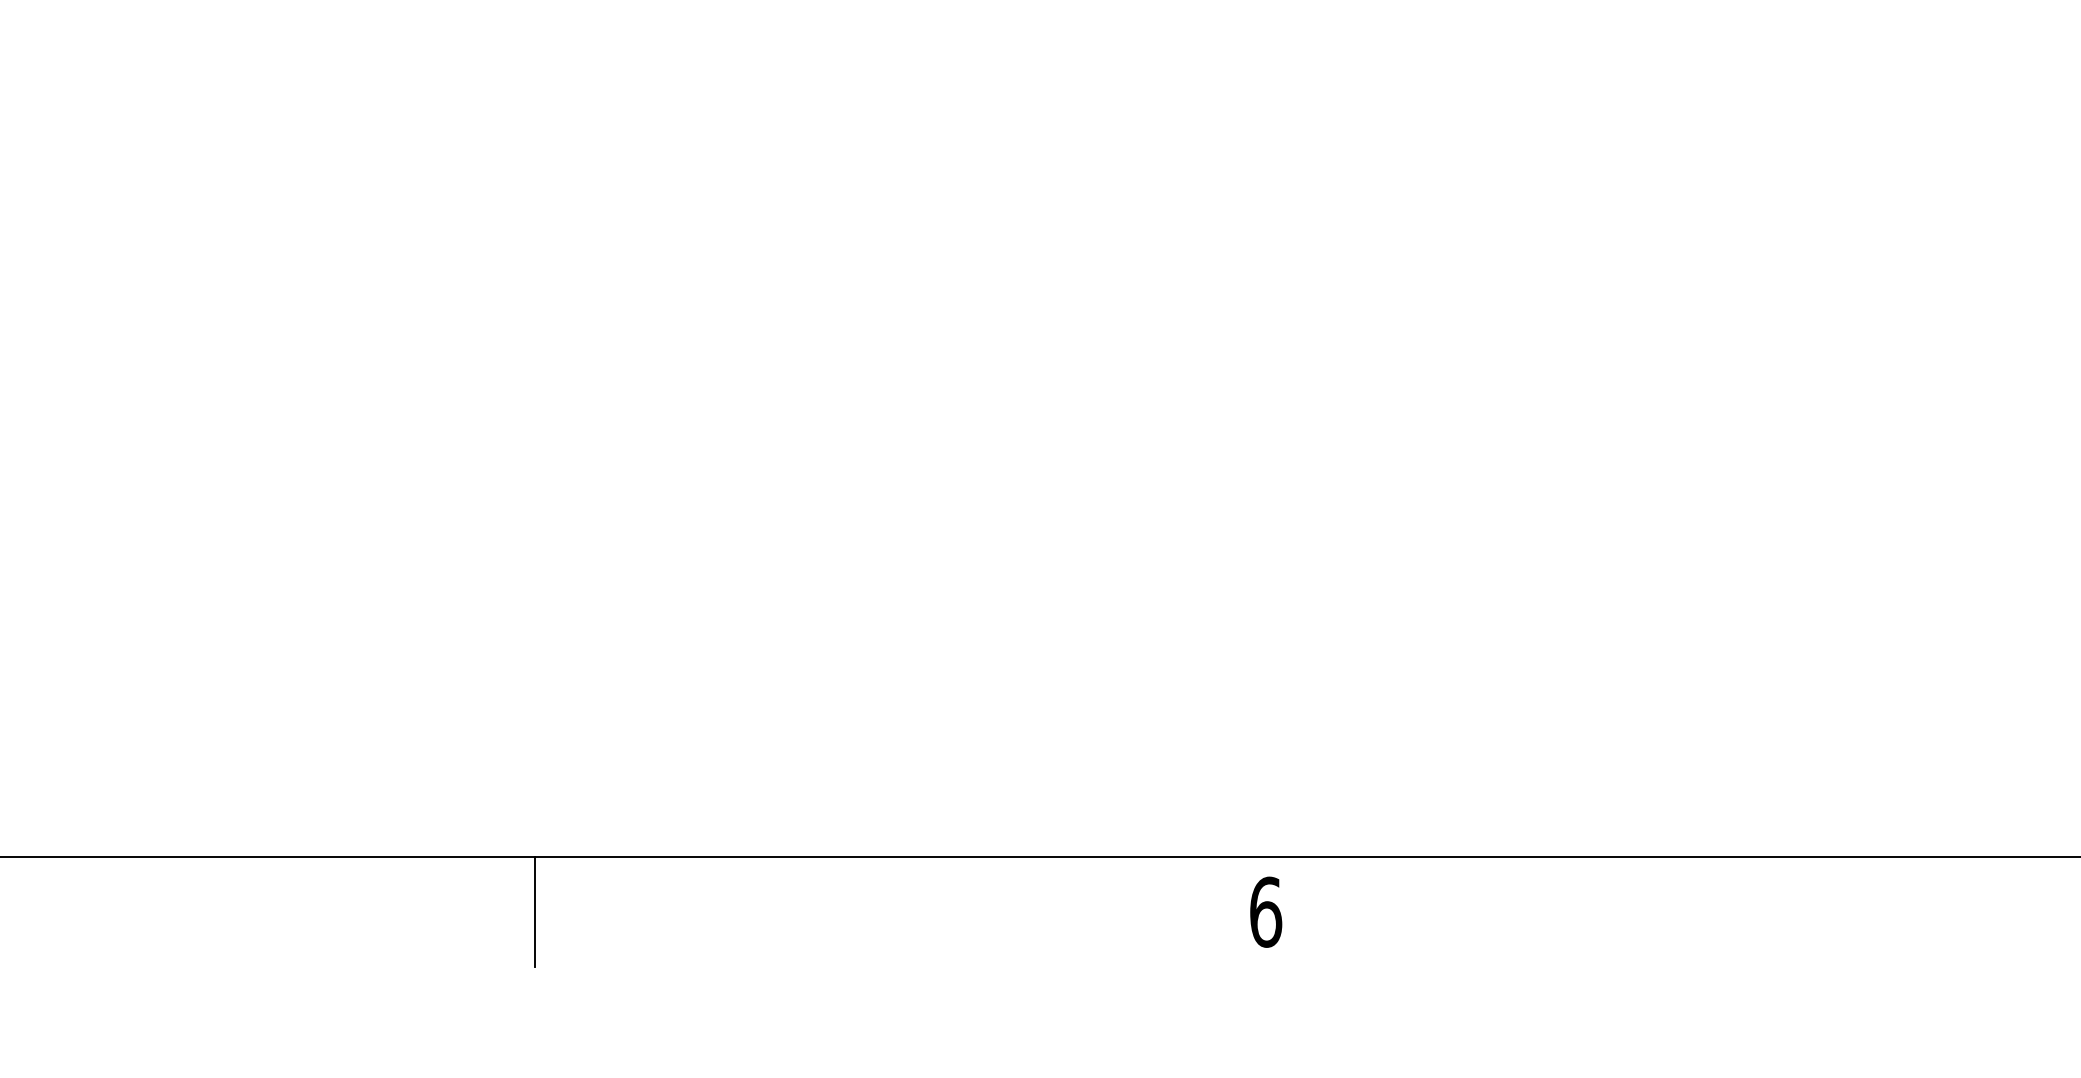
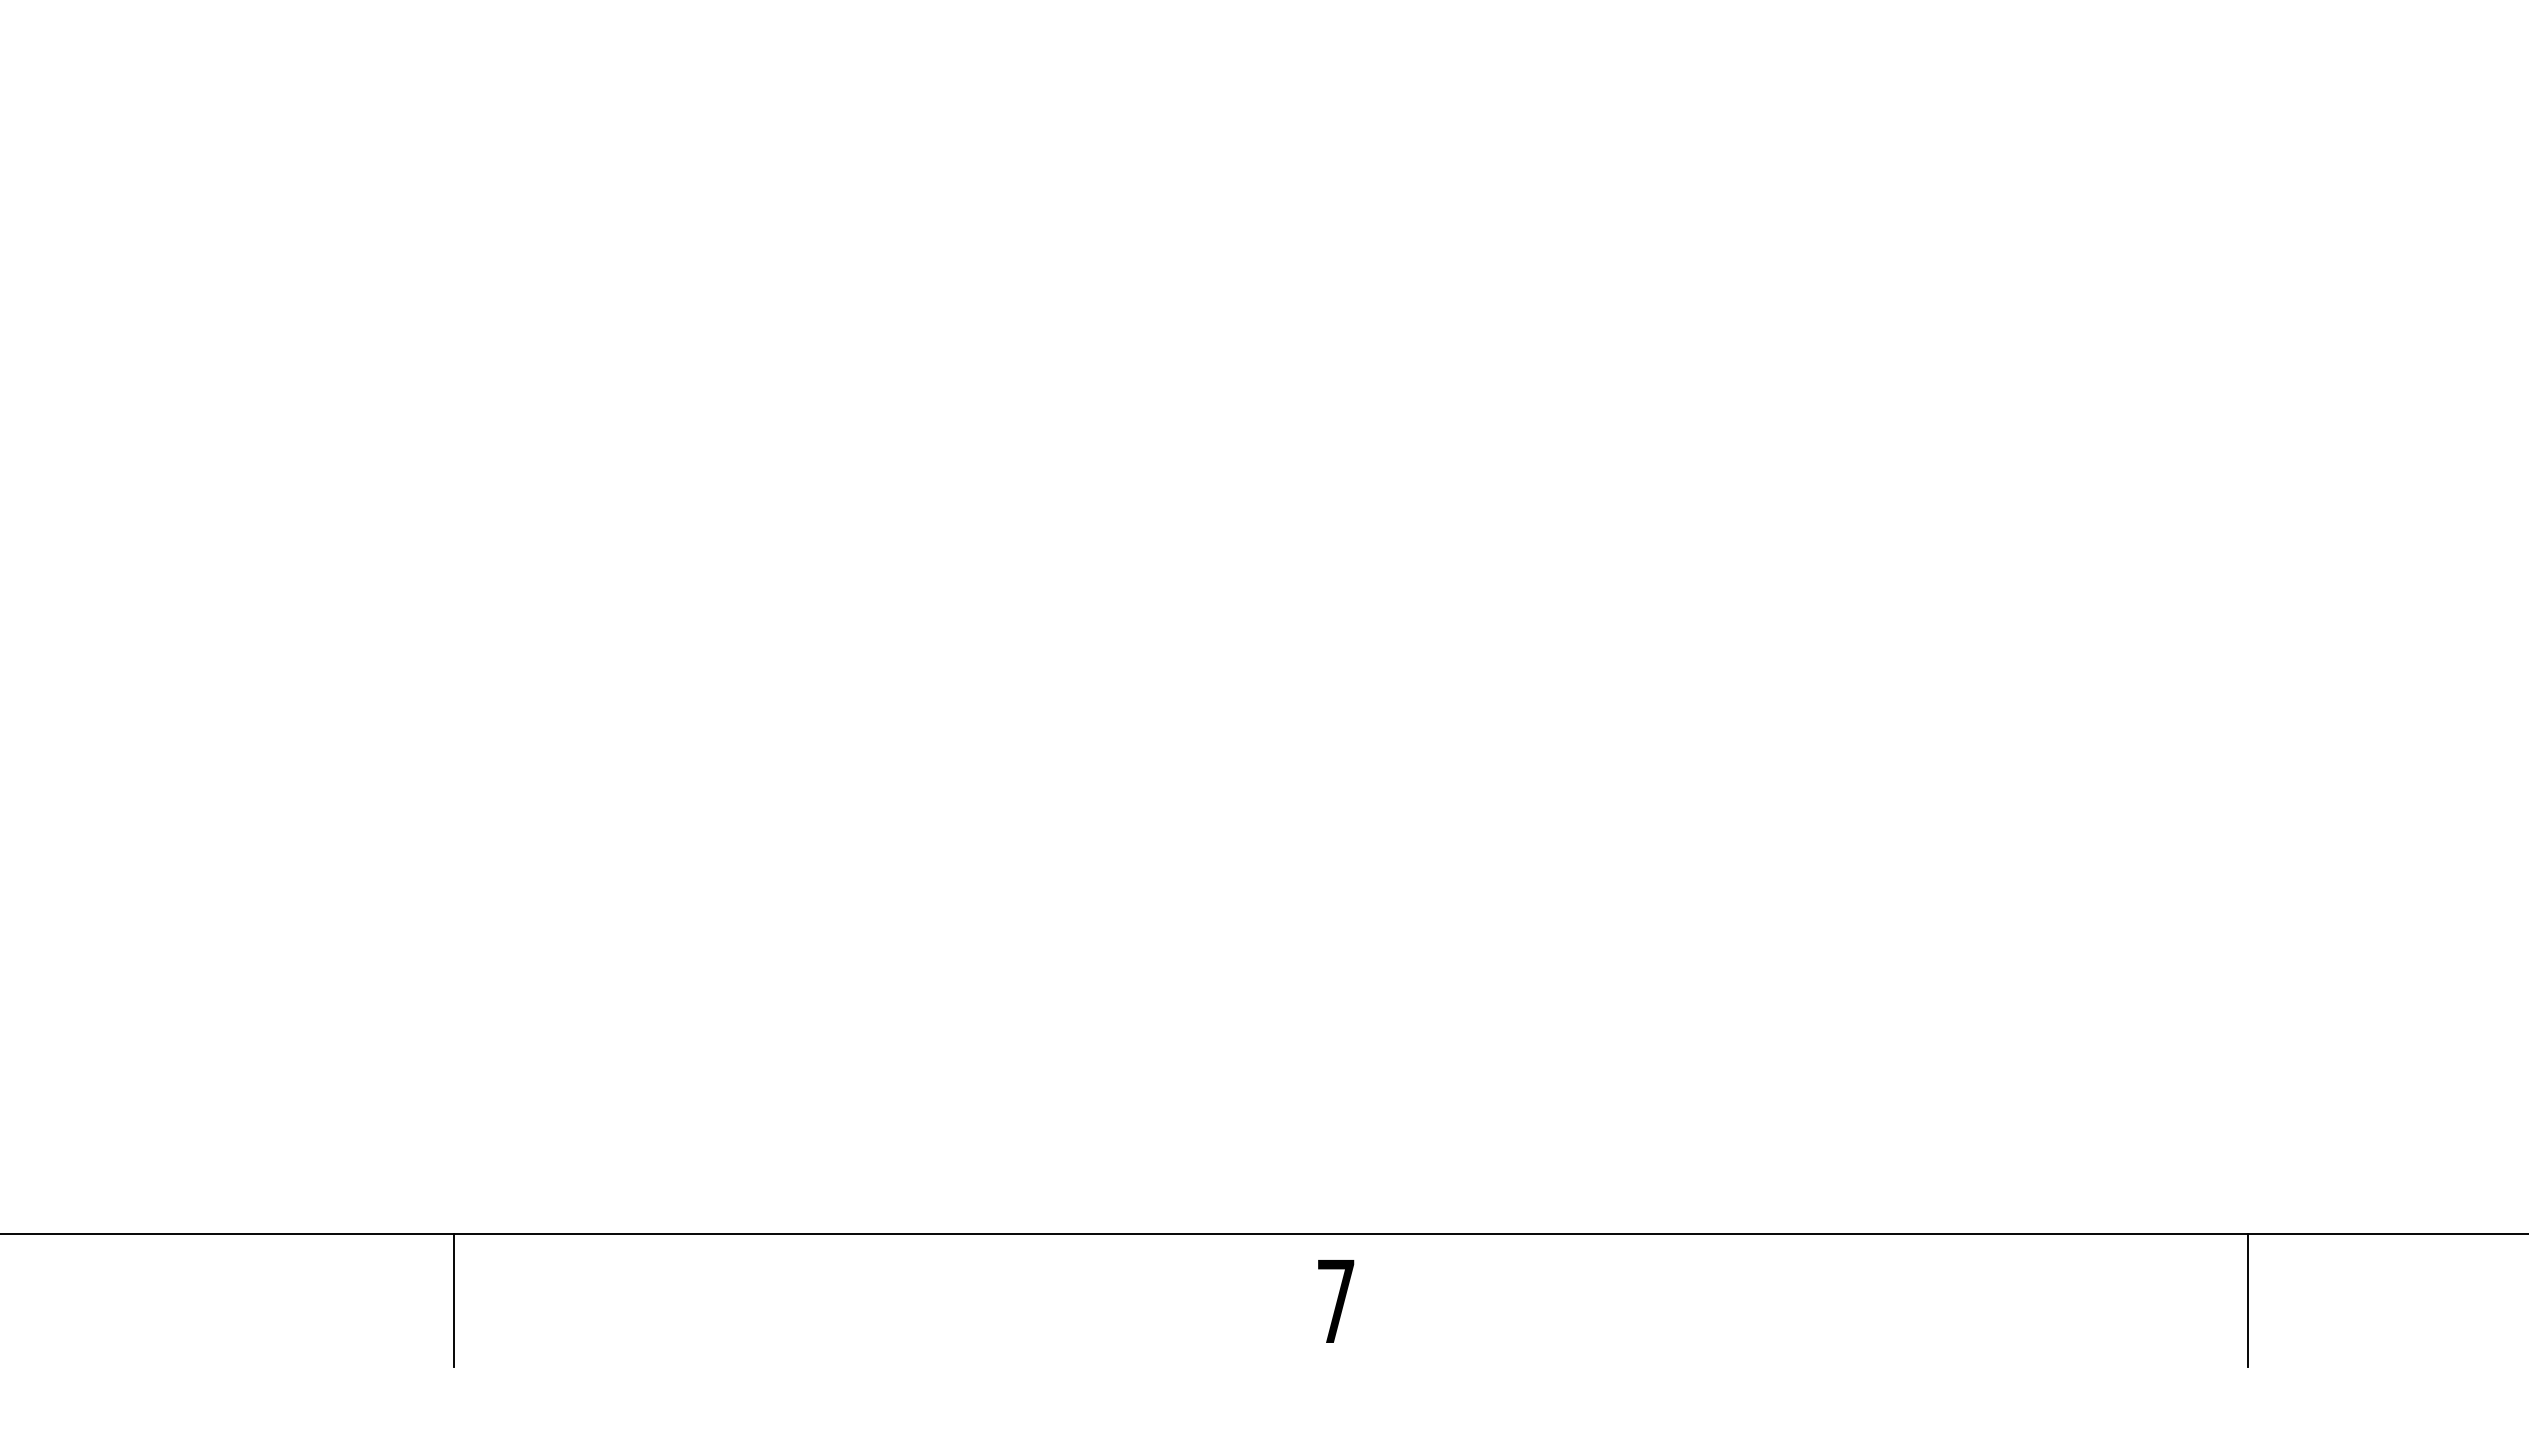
line: (2021, 911) -> (2248, 1300), added
text: (1266, 912) -> (1336, 1301), 6 -> 7

